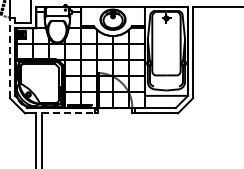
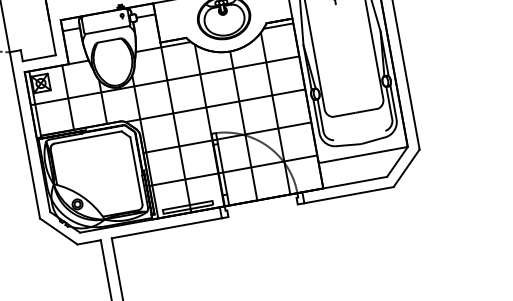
line: (9, 57) -> (24, 134), dashed -> solid
line: (68, 113) -> (167, 228), dashed -> solid

